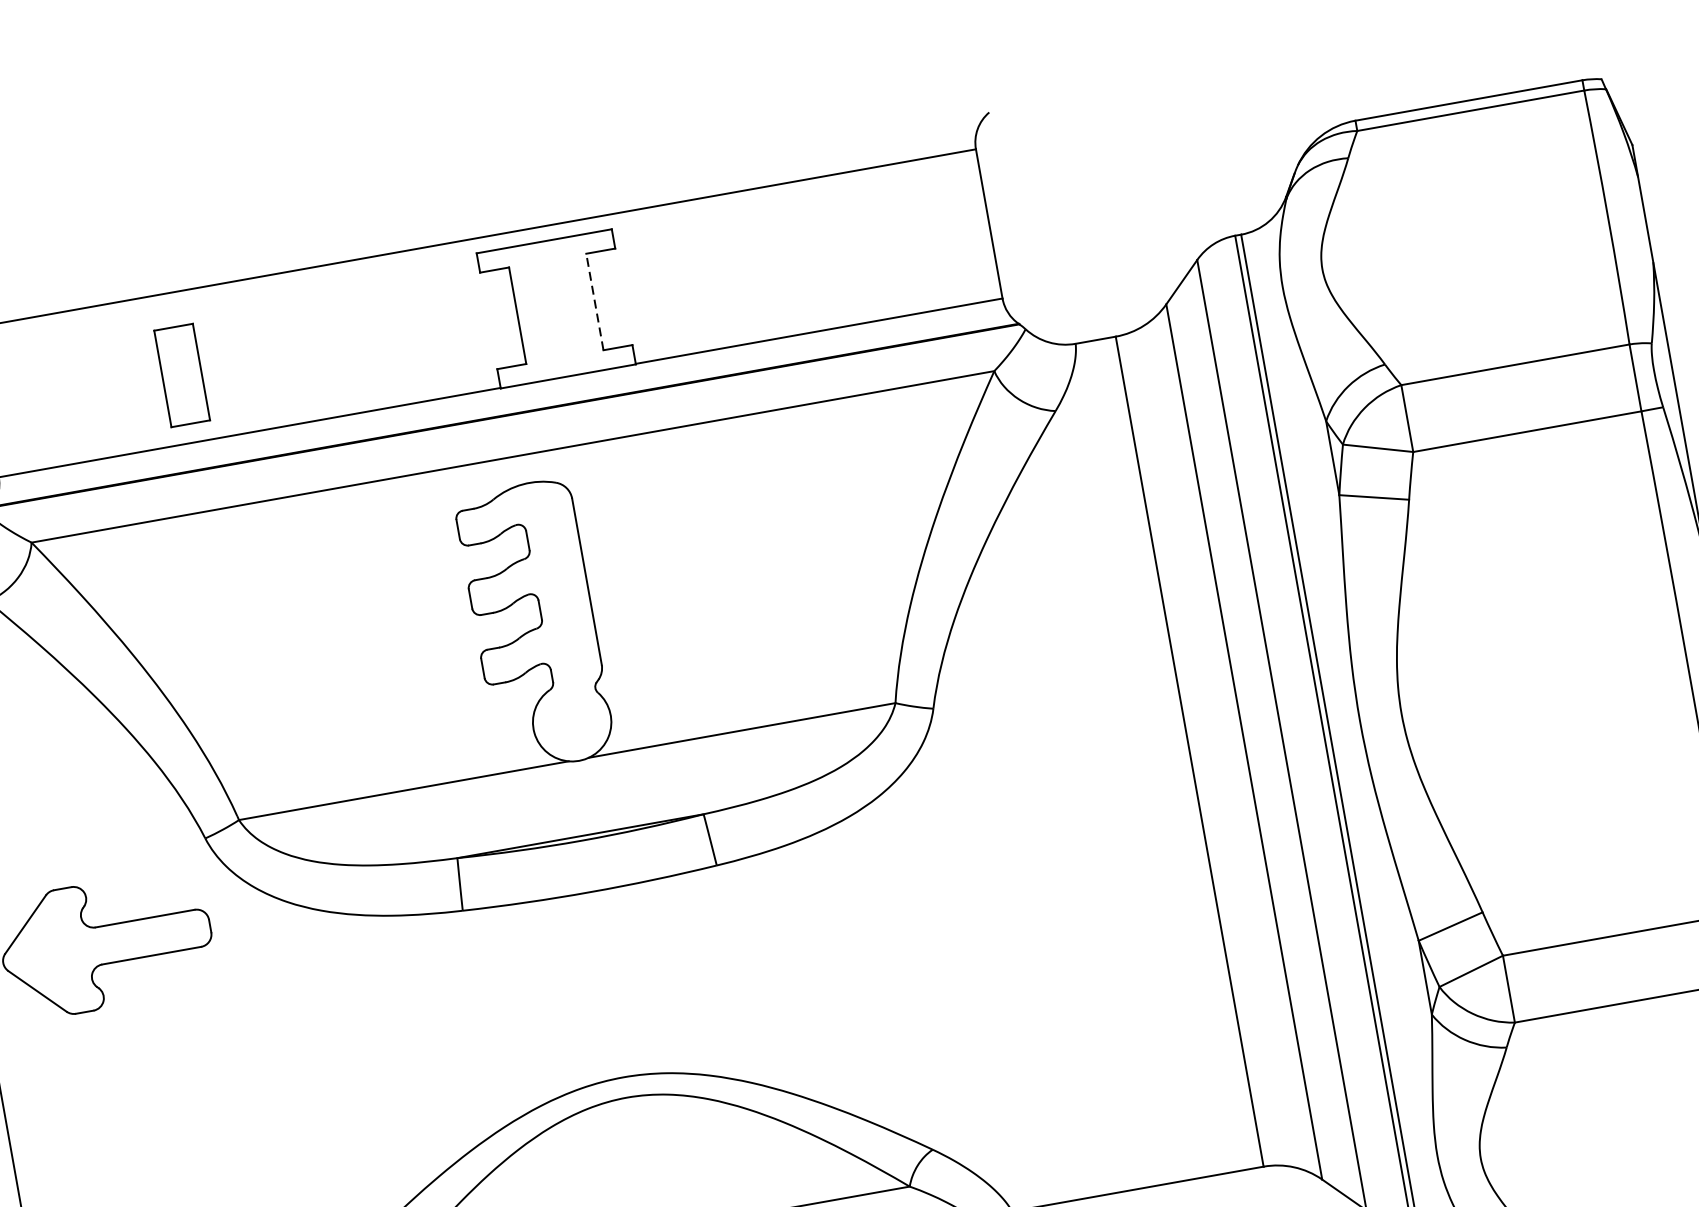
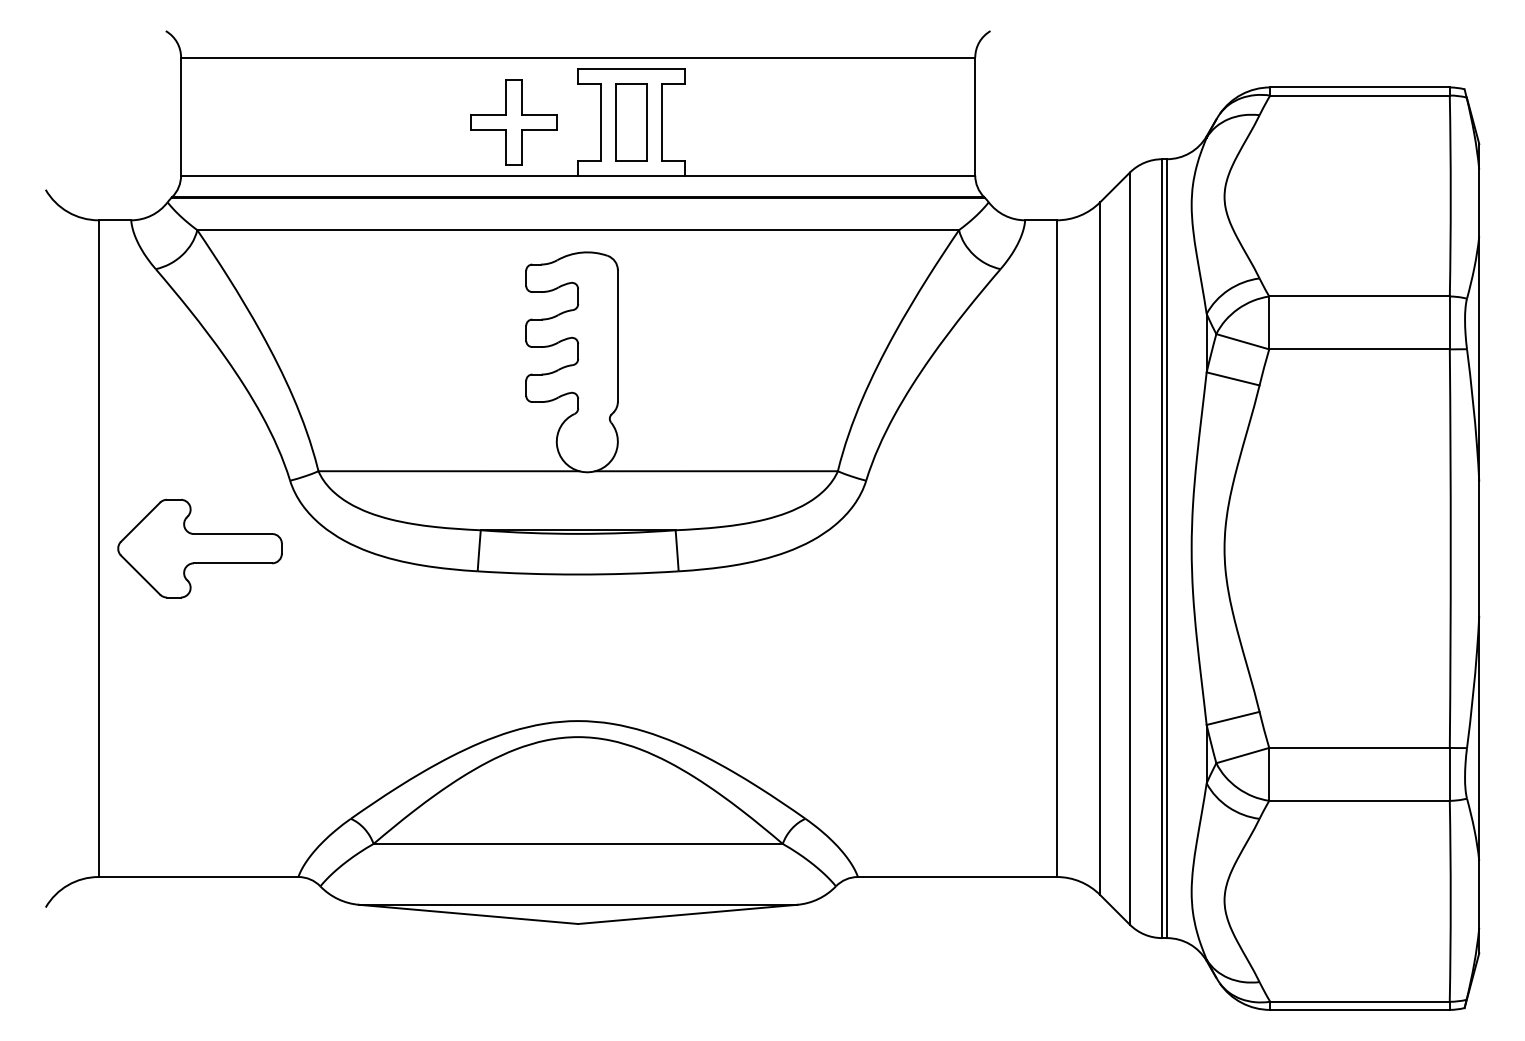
line: (595, 301) -> (662, 122), dashed -> solid
part: (406, 335) -> (513, 122), added
part: (181, 375) -> (631, 122), moved

